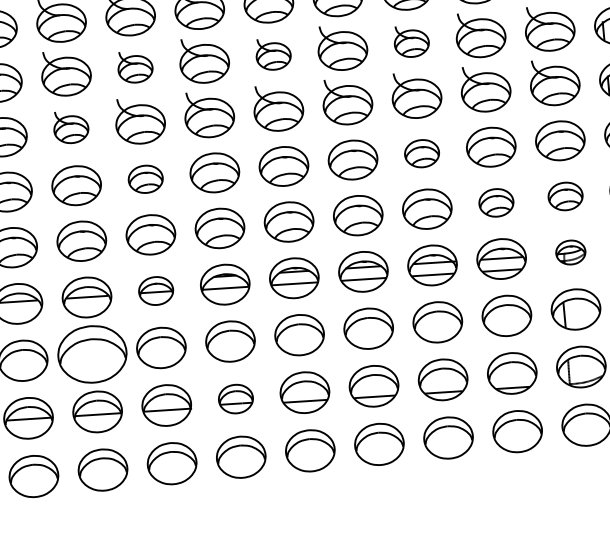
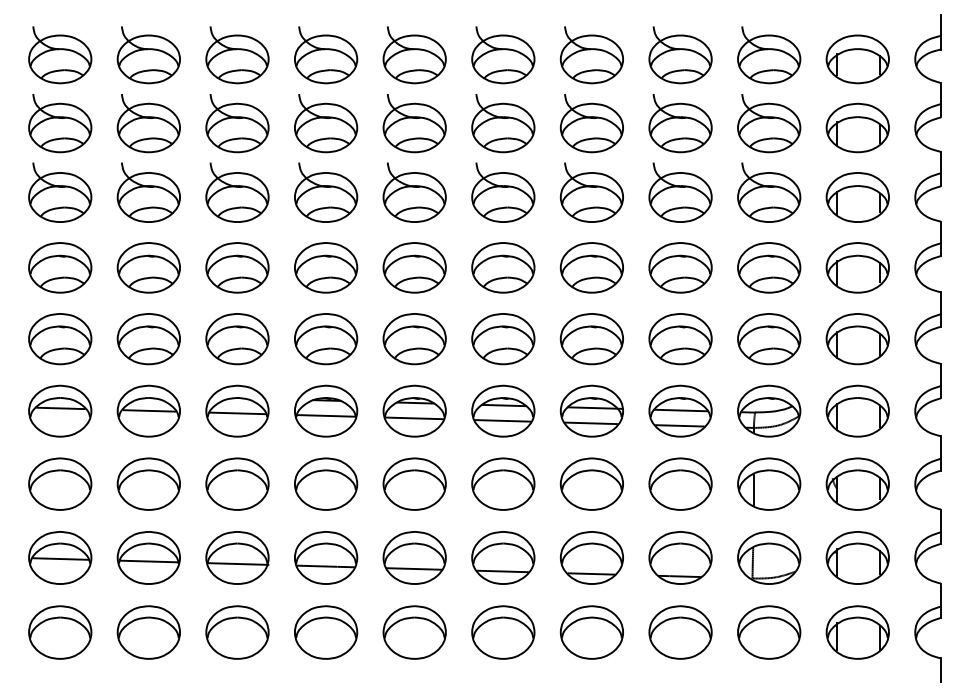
part: (411, 41) -> (591, 123), size x1.43
part: (273, 53) -> (414, 123), size x1.43
part: (135, 66) -> (237, 123), size x1.43
part: (70, 126) -> (148, 192), size x1.43
part: (421, 153) -> (591, 267), size x1.43
part: (145, 179) -> (237, 267), size x1.43
part: (565, 196) -> (769, 339), size x1.43
part: (496, 203) -> (680, 339), size x1.43
part: (570, 252) -> (769, 410), size x1.67
part: (156, 290) -> (237, 410), size x1.43
part: (91, 353) -> (148, 483), size x0.71
part: (236, 398) -> (326, 557), size x1.43

